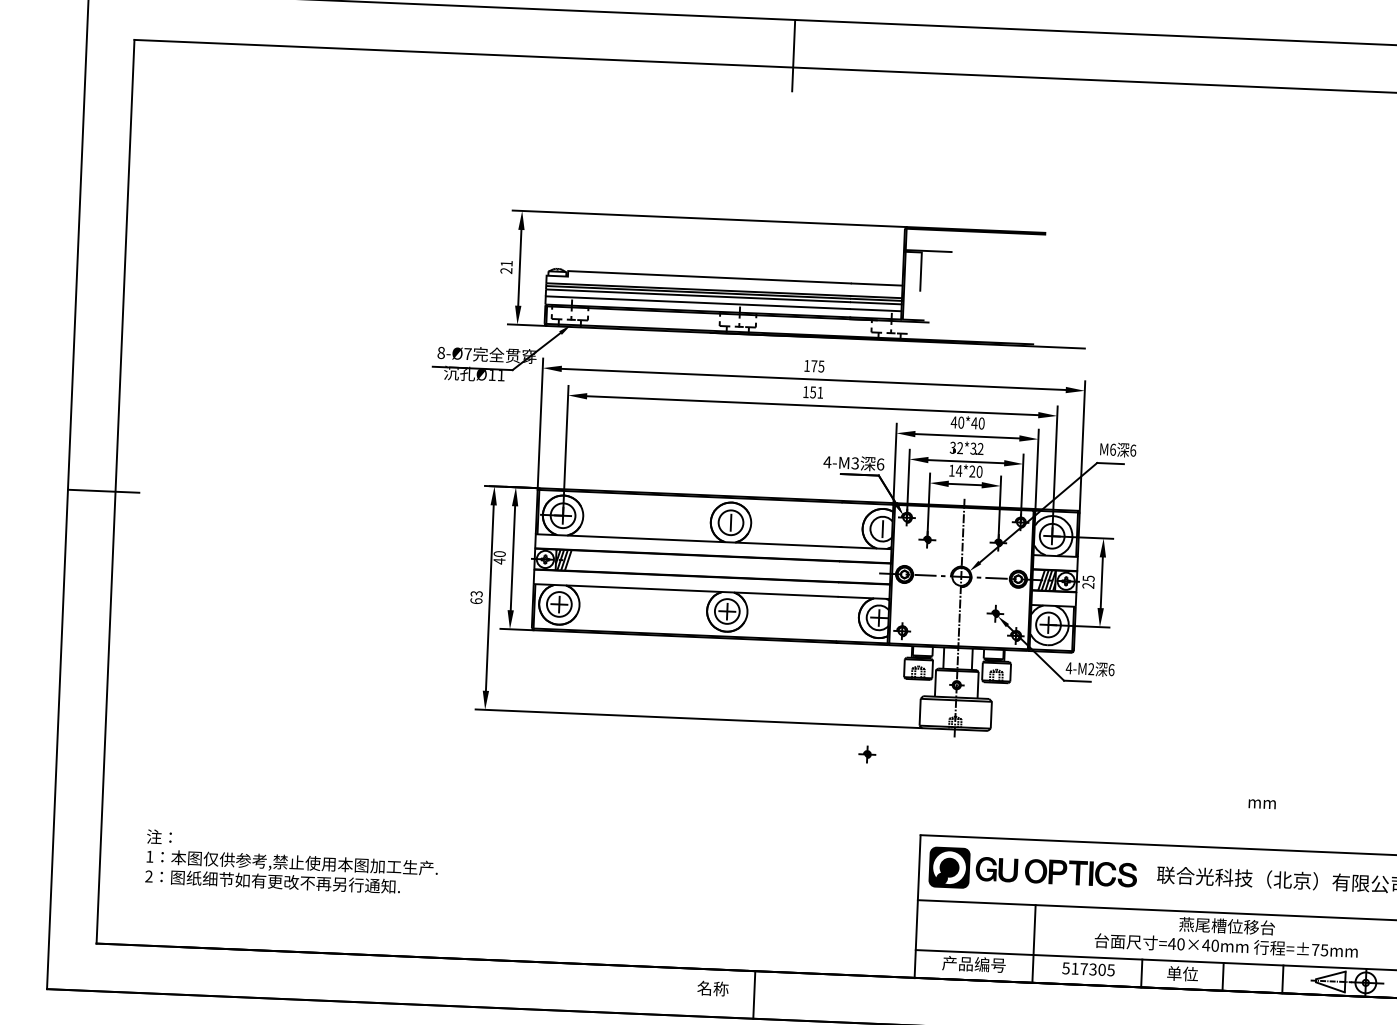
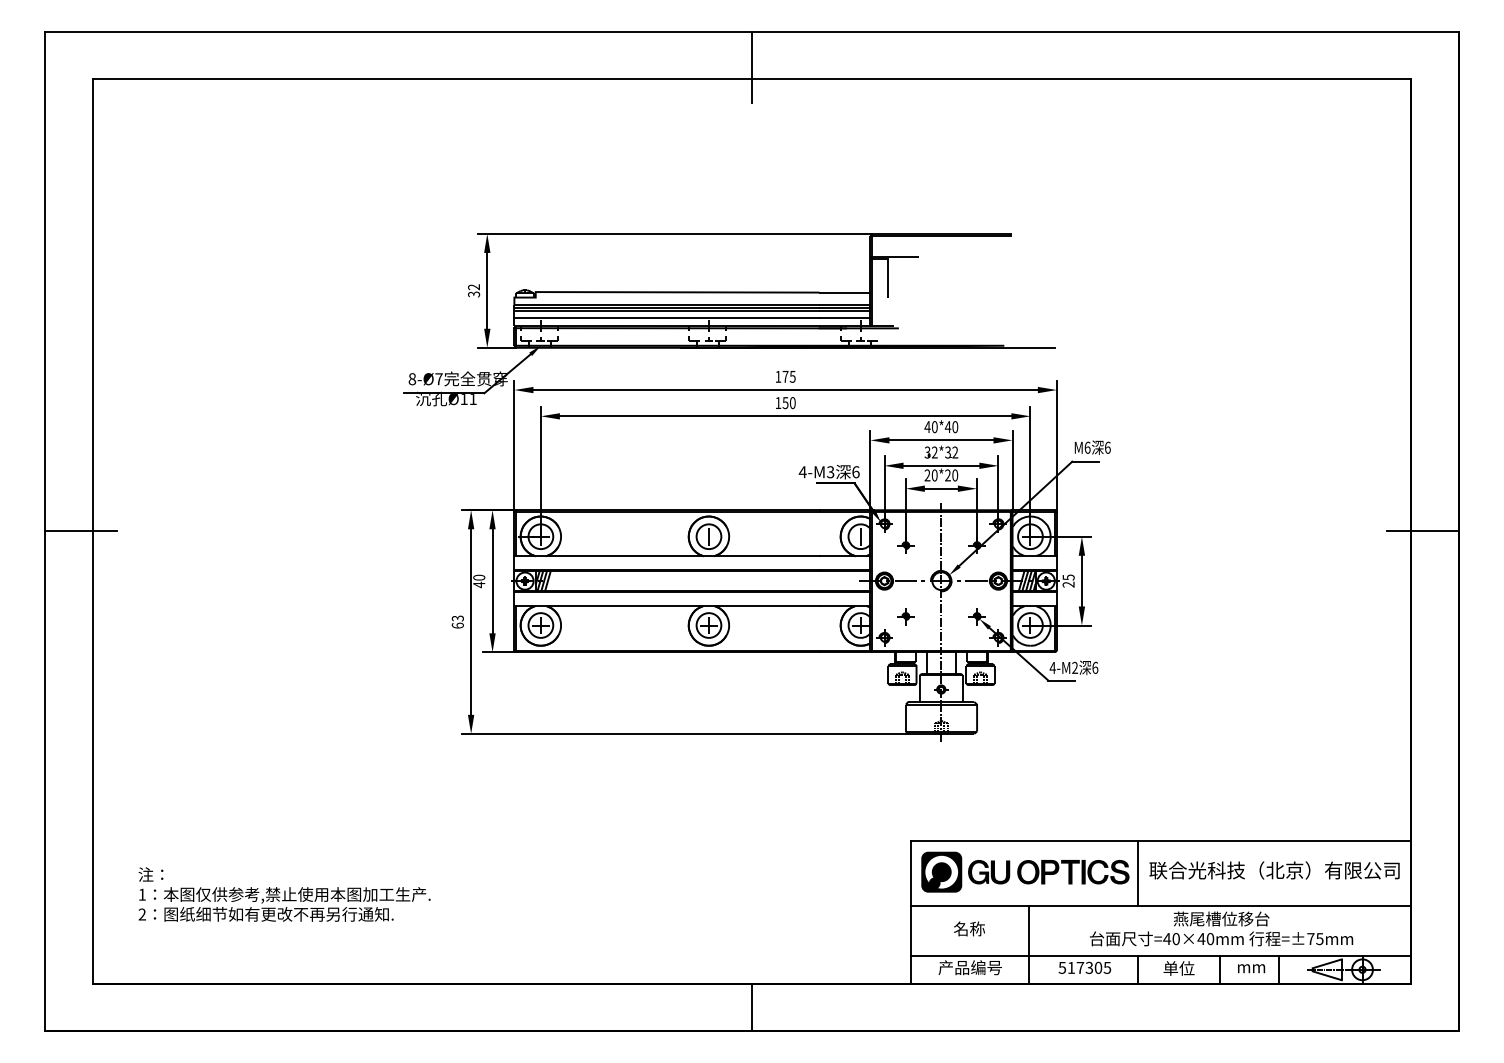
text: (507, 266) -> (474, 290), 21 -> 32
text: (820, 393) -> (792, 403), 151 -> 150
text: (954, 470) -> (930, 475), 14*20 -> 20*20
part: (866, 754) -> (905, 616), moved
text: (1262, 804) -> (1251, 968), moved
line: (1146, 876) -> (1138, 872), added
text: (713, 988) -> (969, 928), moved

